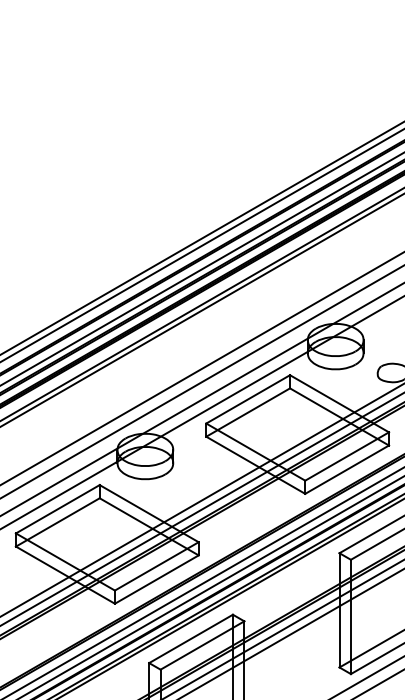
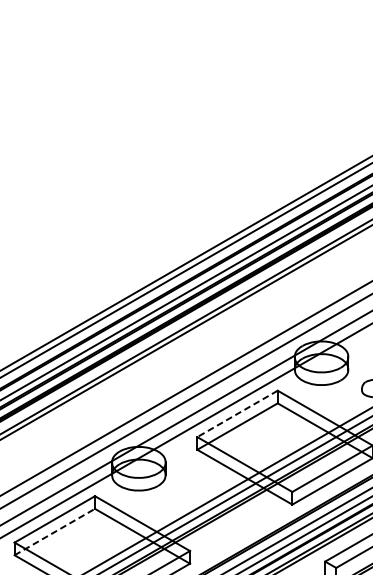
line: (247, 399) -> (236, 414), solid -> dashed
line: (58, 522) -> (55, 532), solid -> dashed

